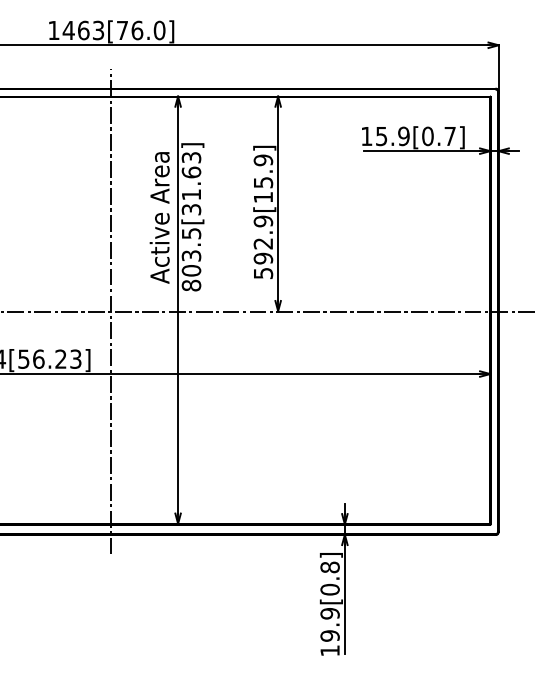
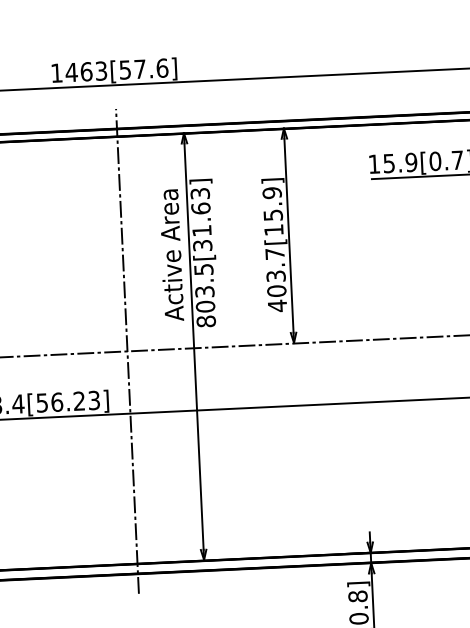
text: (141, 30) -> (144, 69), 1463[76.0] -> 1463[57.6]
text: (263, 247) -> (276, 280), 592.9[15.9] -> 403.7[15.9]

